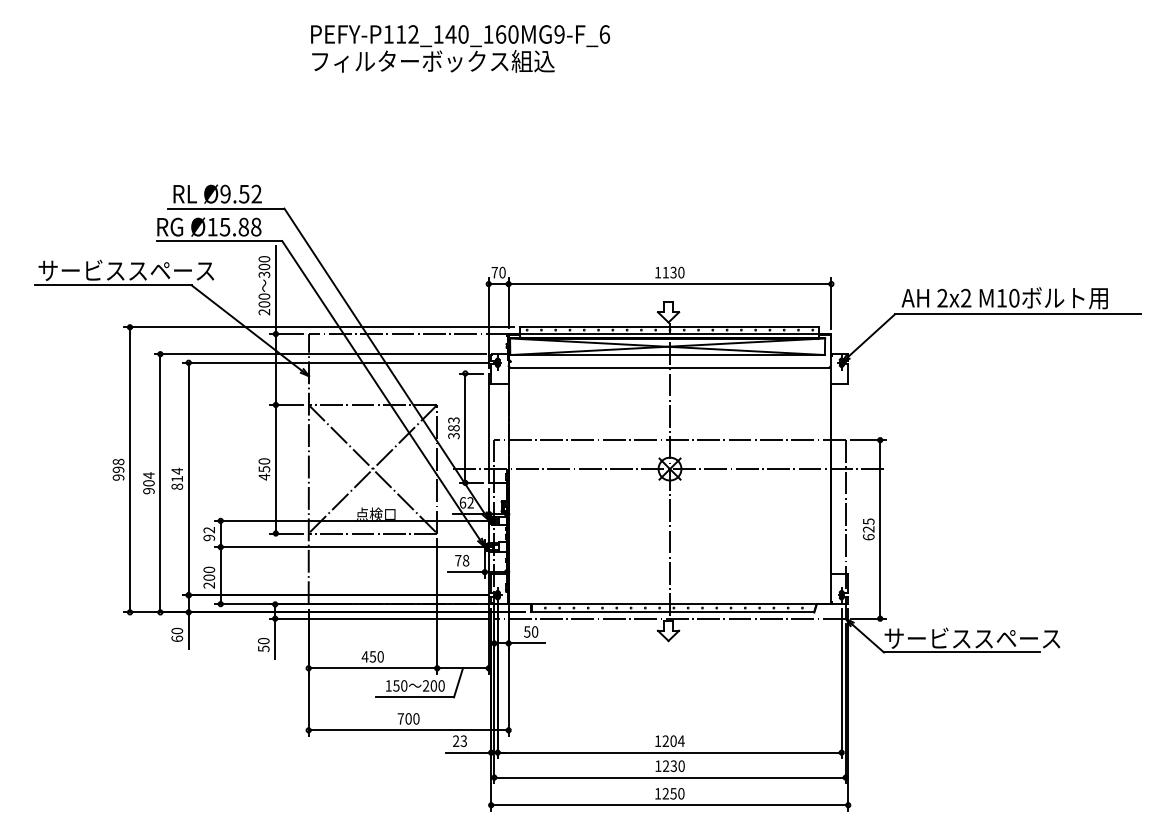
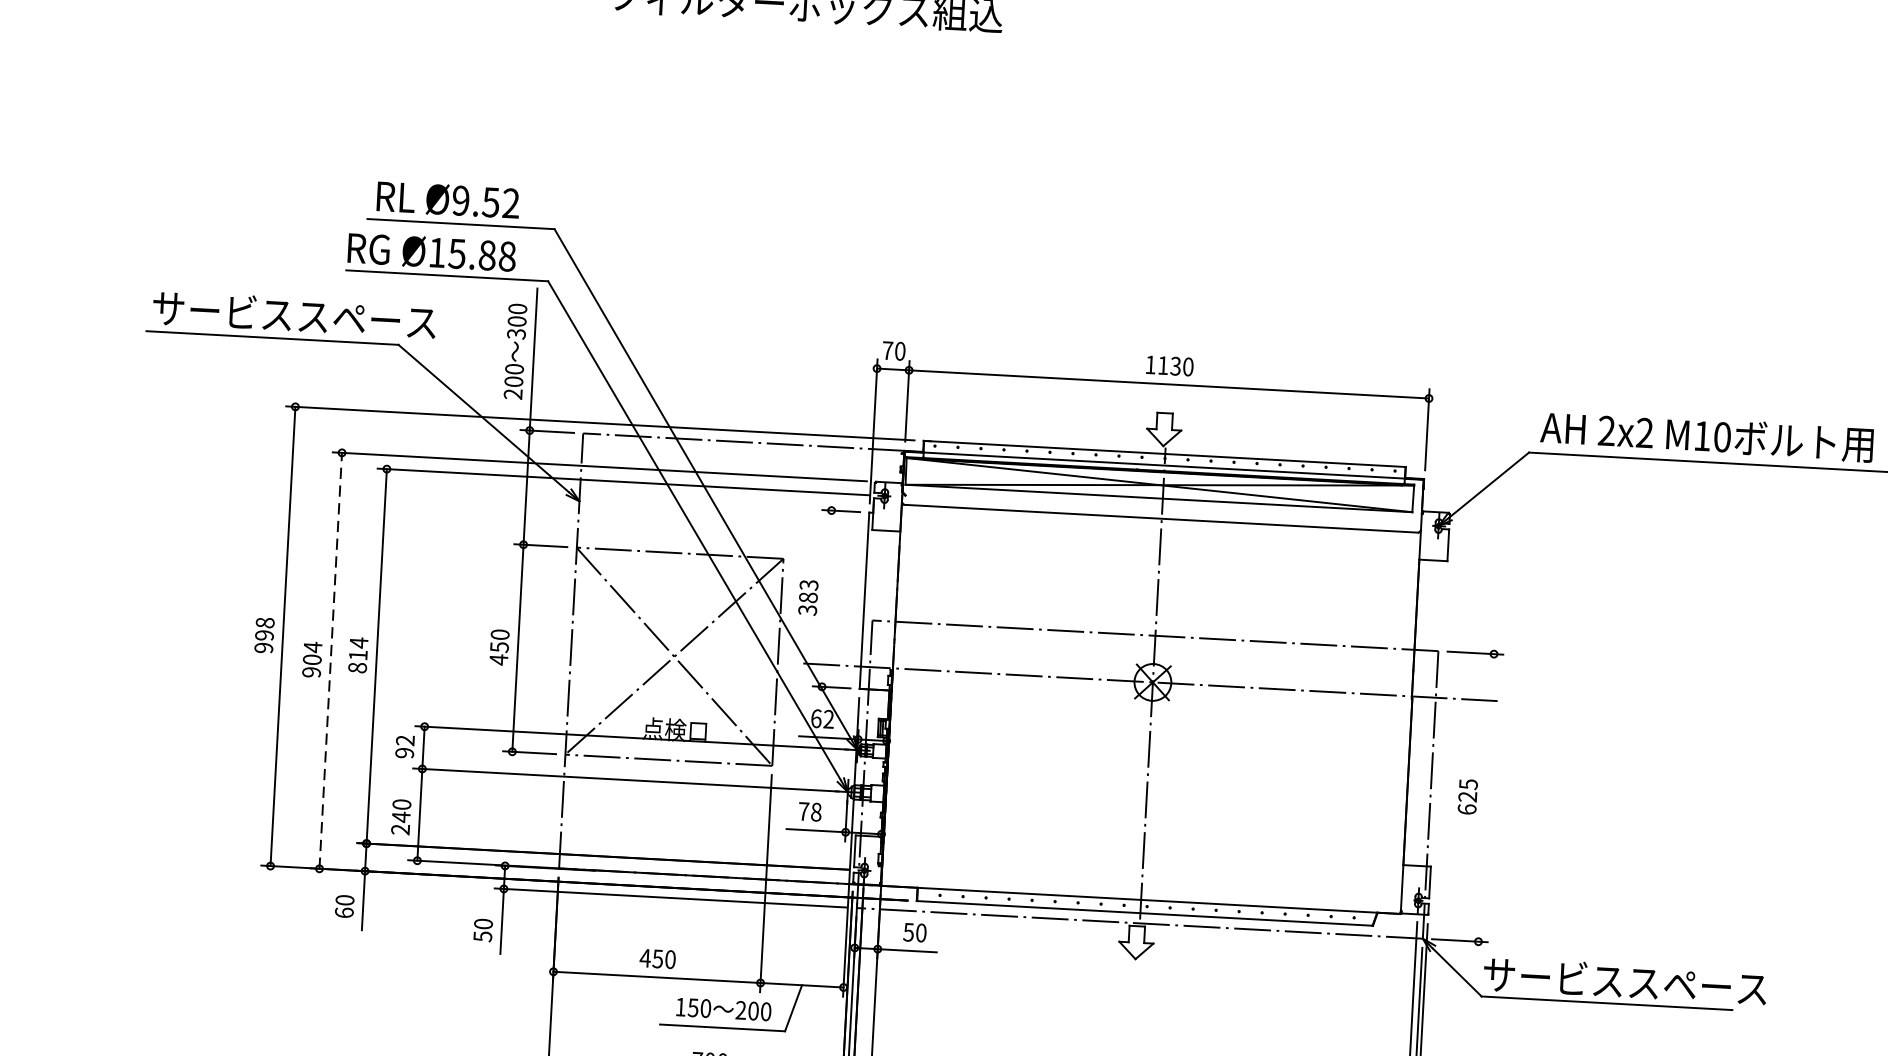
line: (465, 427) -> (827, 597), removed
line: (160, 482) -> (330, 659), solid -> dashed
line: (880, 529) -> (1486, 798), removed
text: (209, 577) -> (401, 816), 200 -> 240

